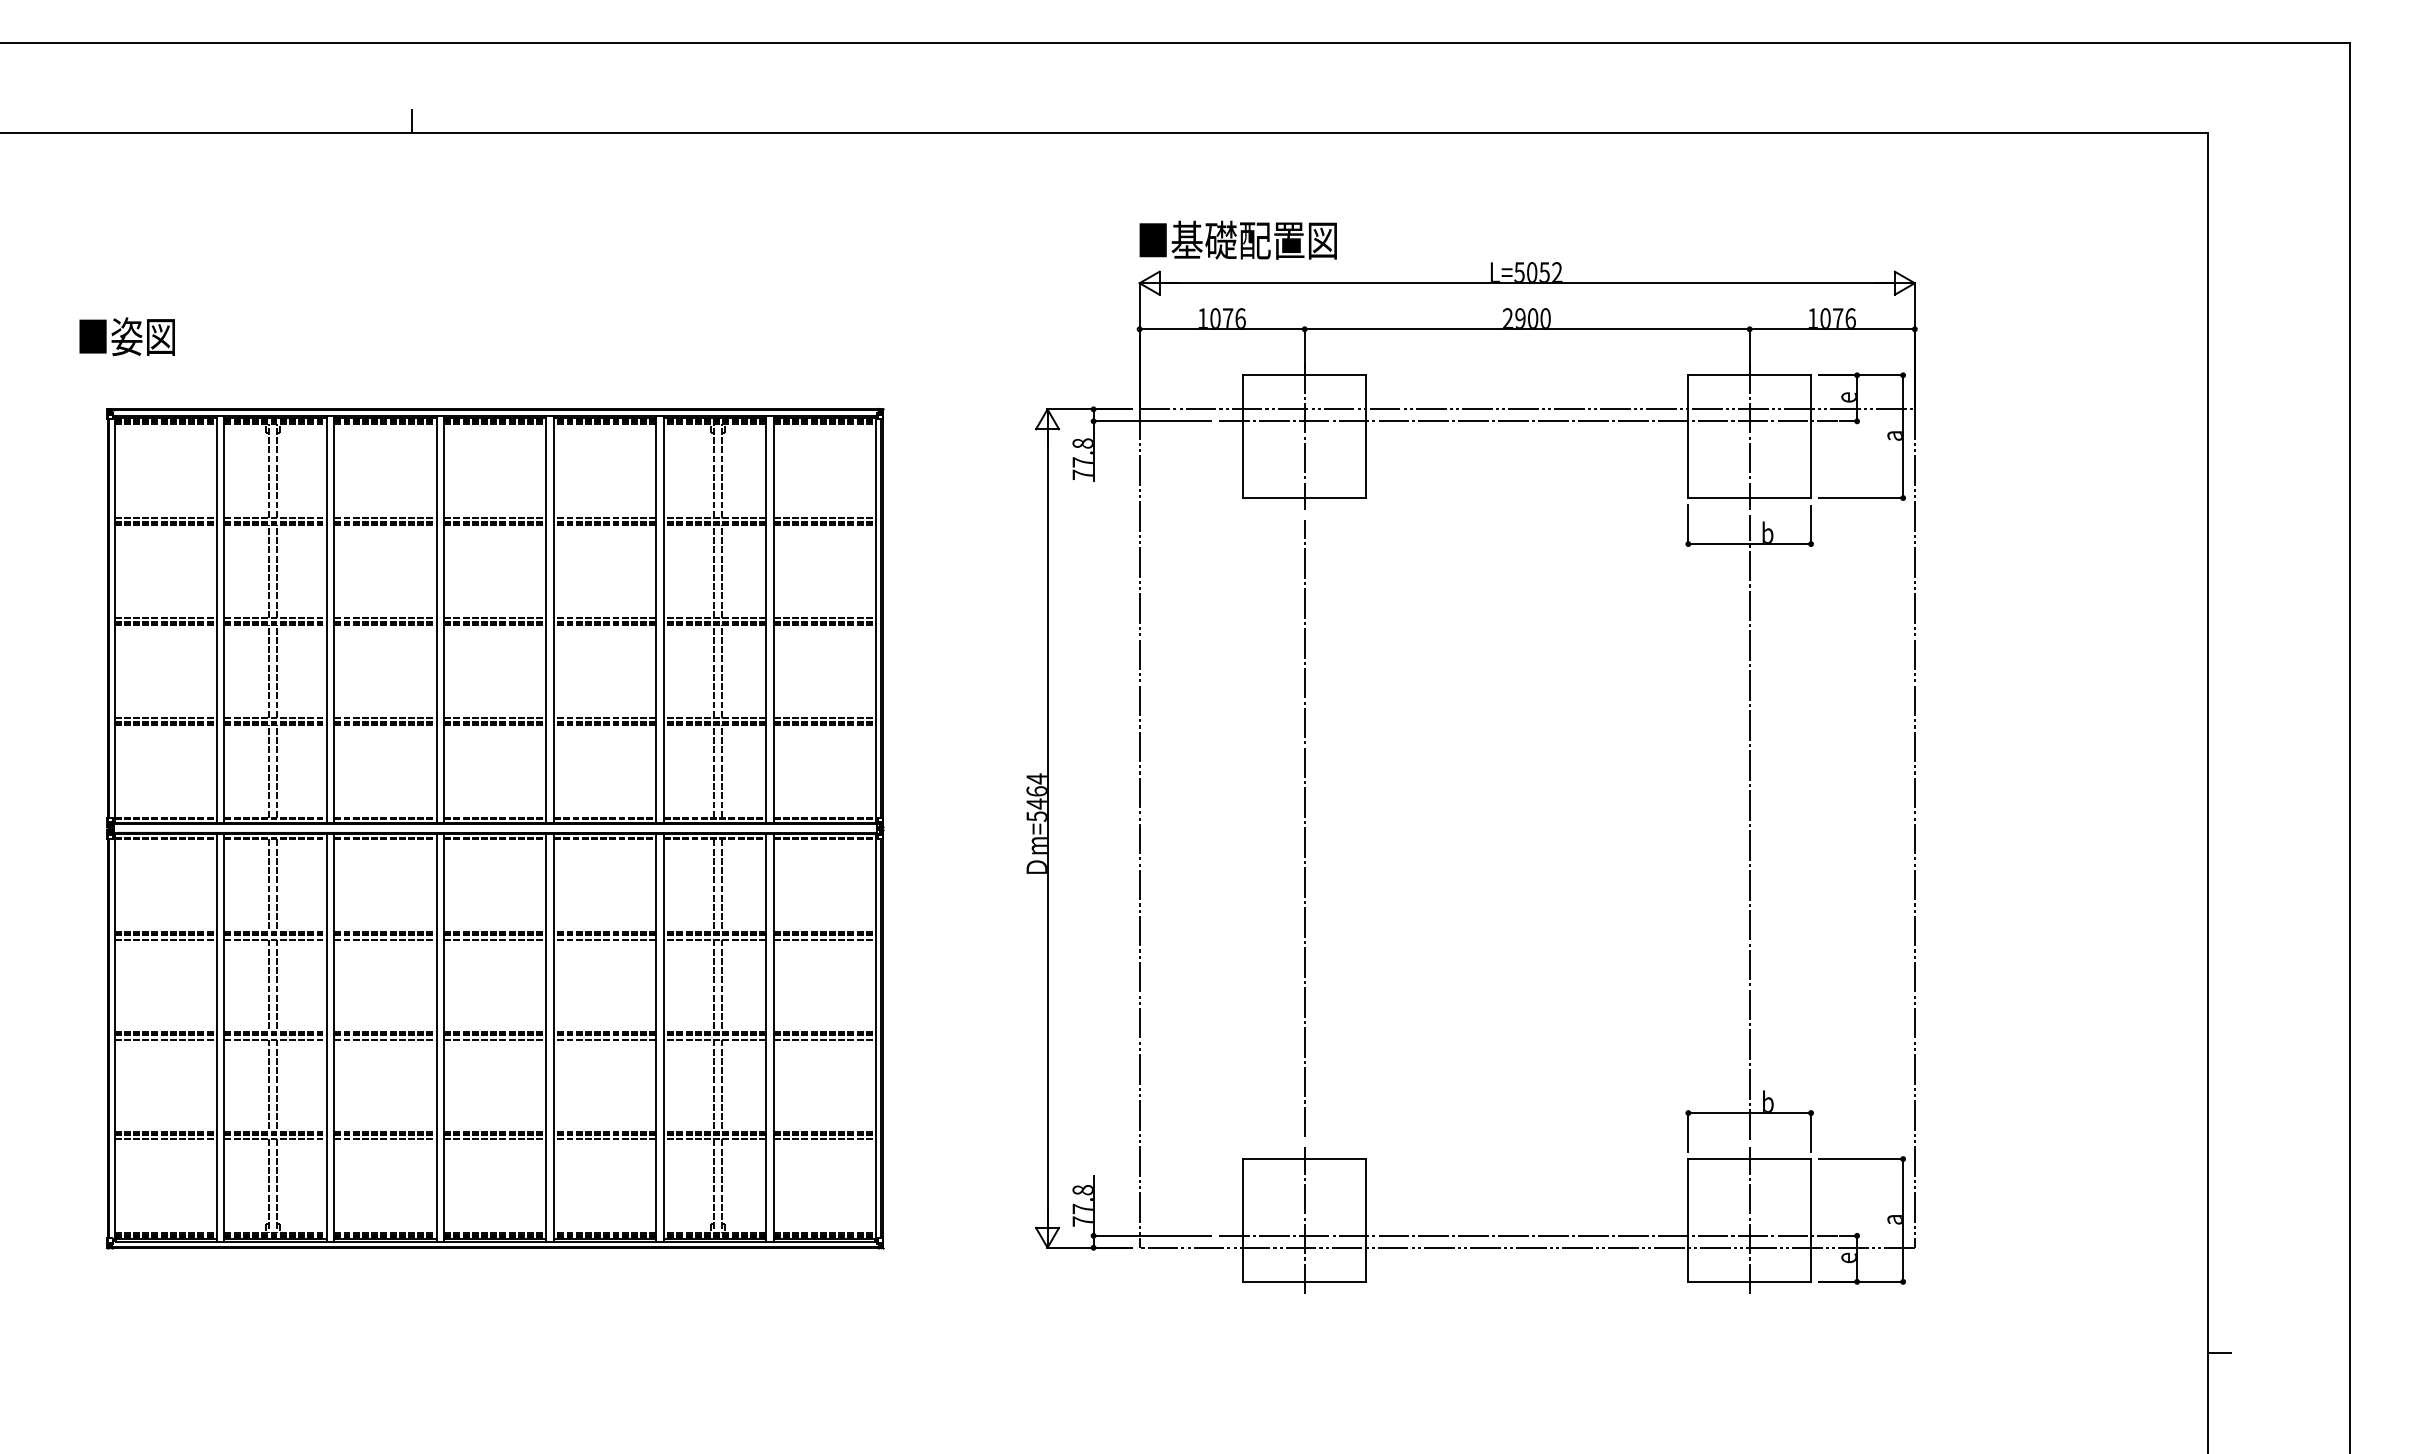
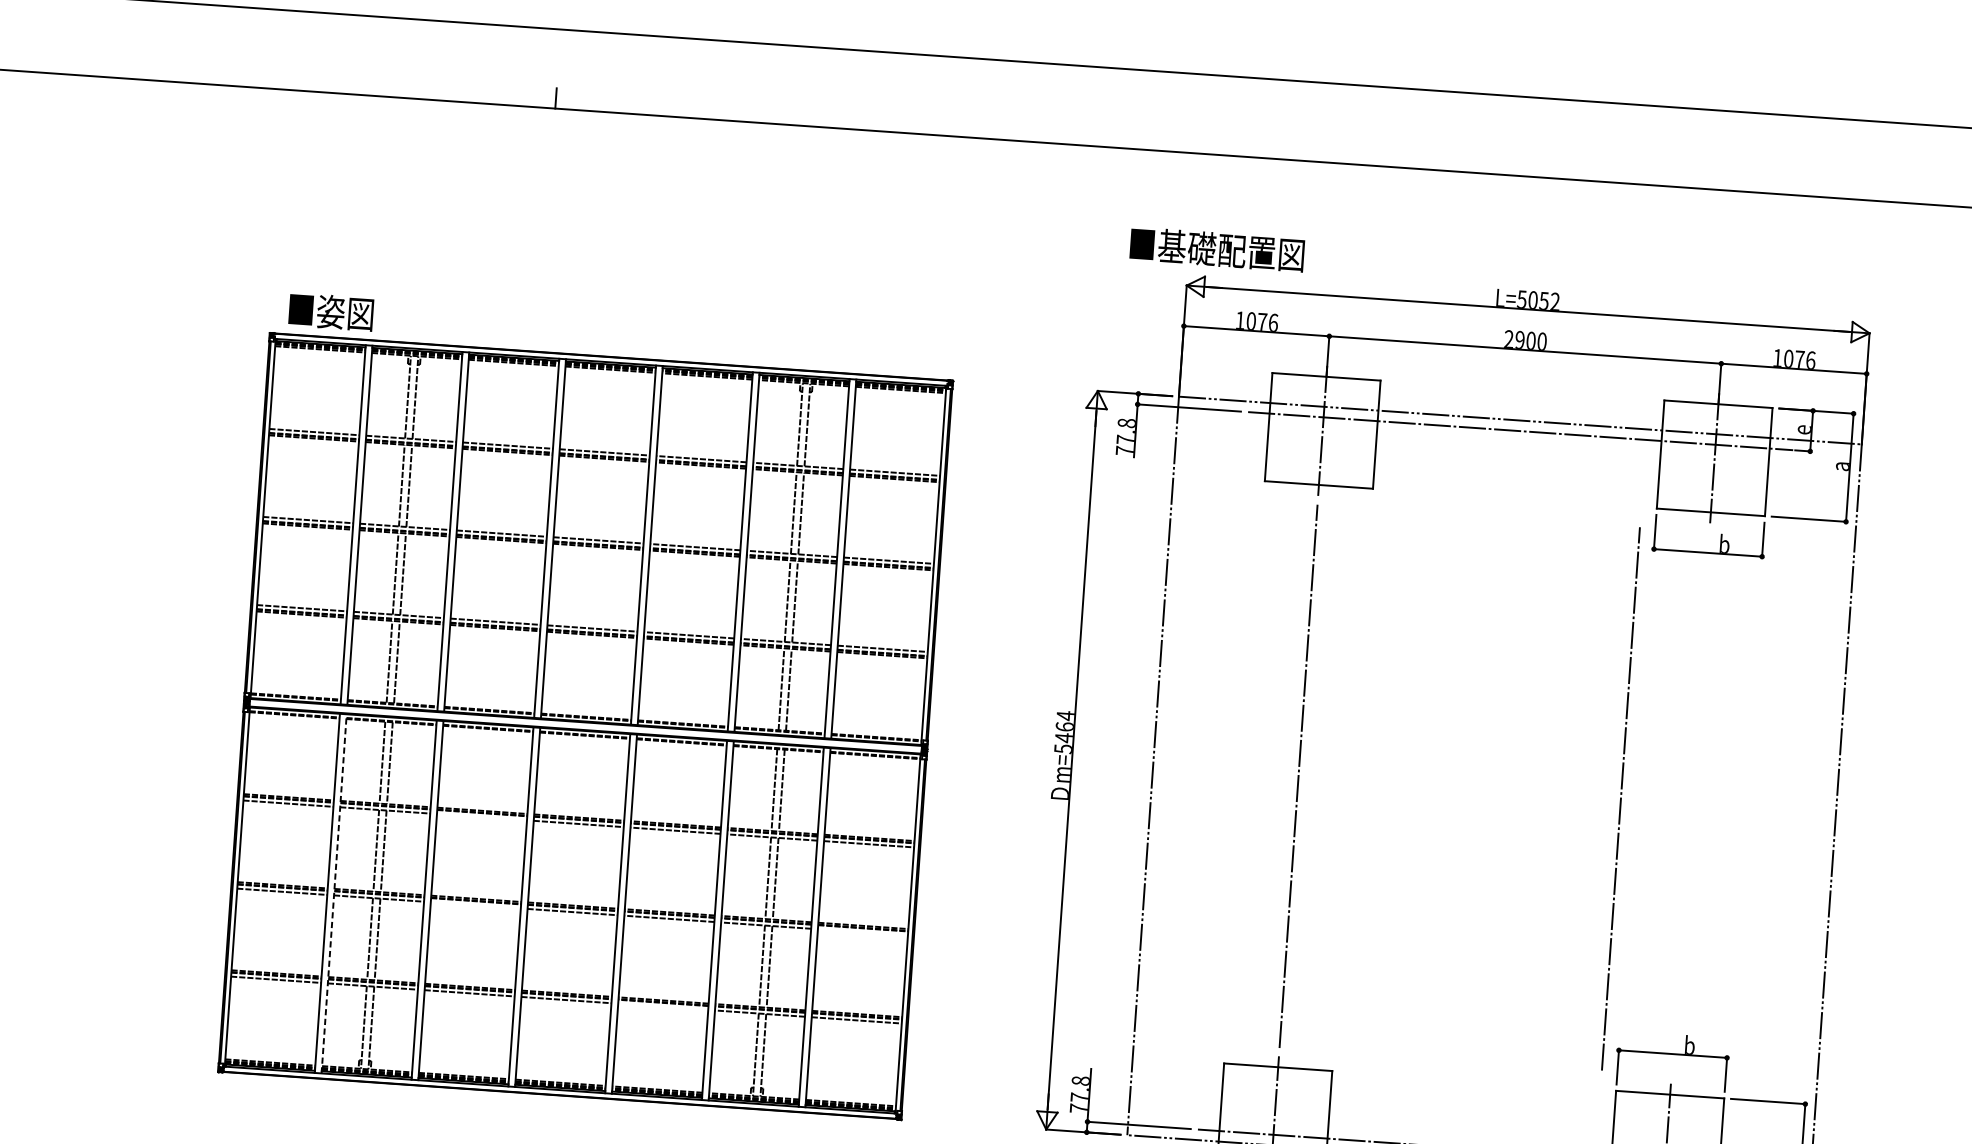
text: (1237, 239) -> (1216, 248), moved
text: (126, 336) -> (330, 311), moved
line: (1749, 826) -> (1690, 801), removed
line: (1670, 828) -> (1620, 798), added
line: (385, 939) -> (482, 817), removed
line: (224, 1037) -> (334, 893), solid -> dashed
line: (385, 1039) -> (475, 905), removed
line: (824, 1039) -> (862, 932), removed
line: (605, 1139) -> (663, 1006), removed

